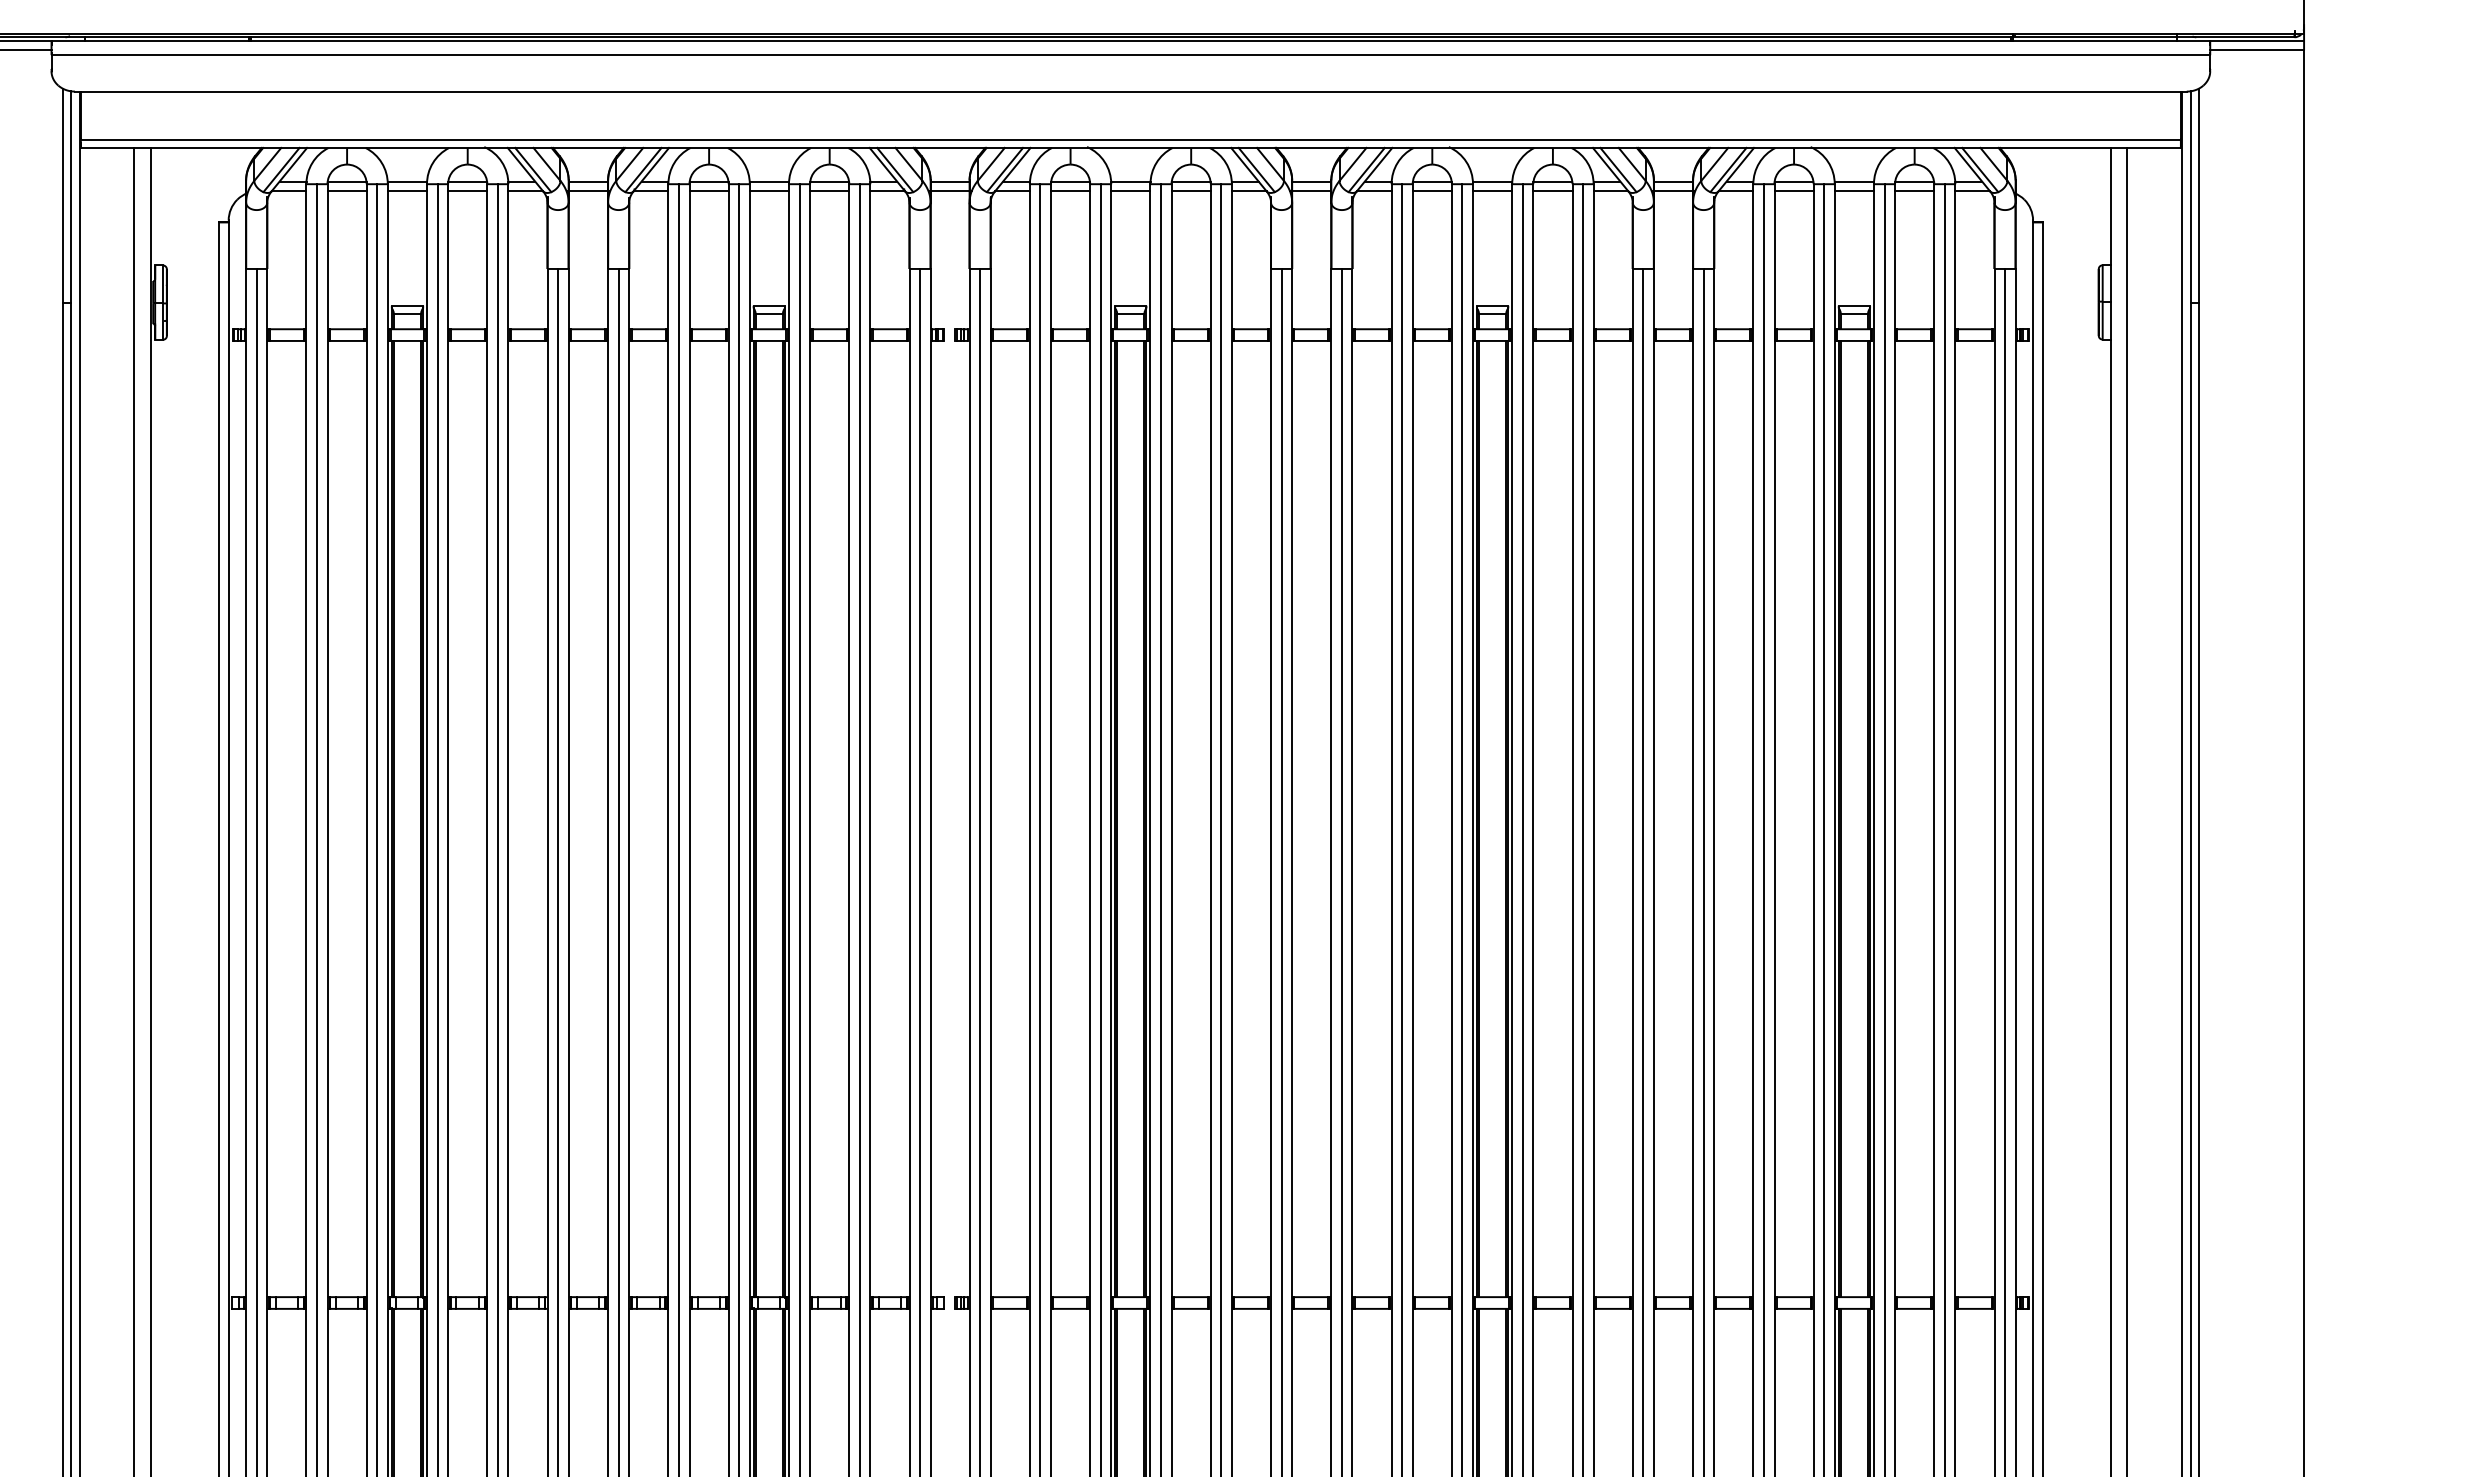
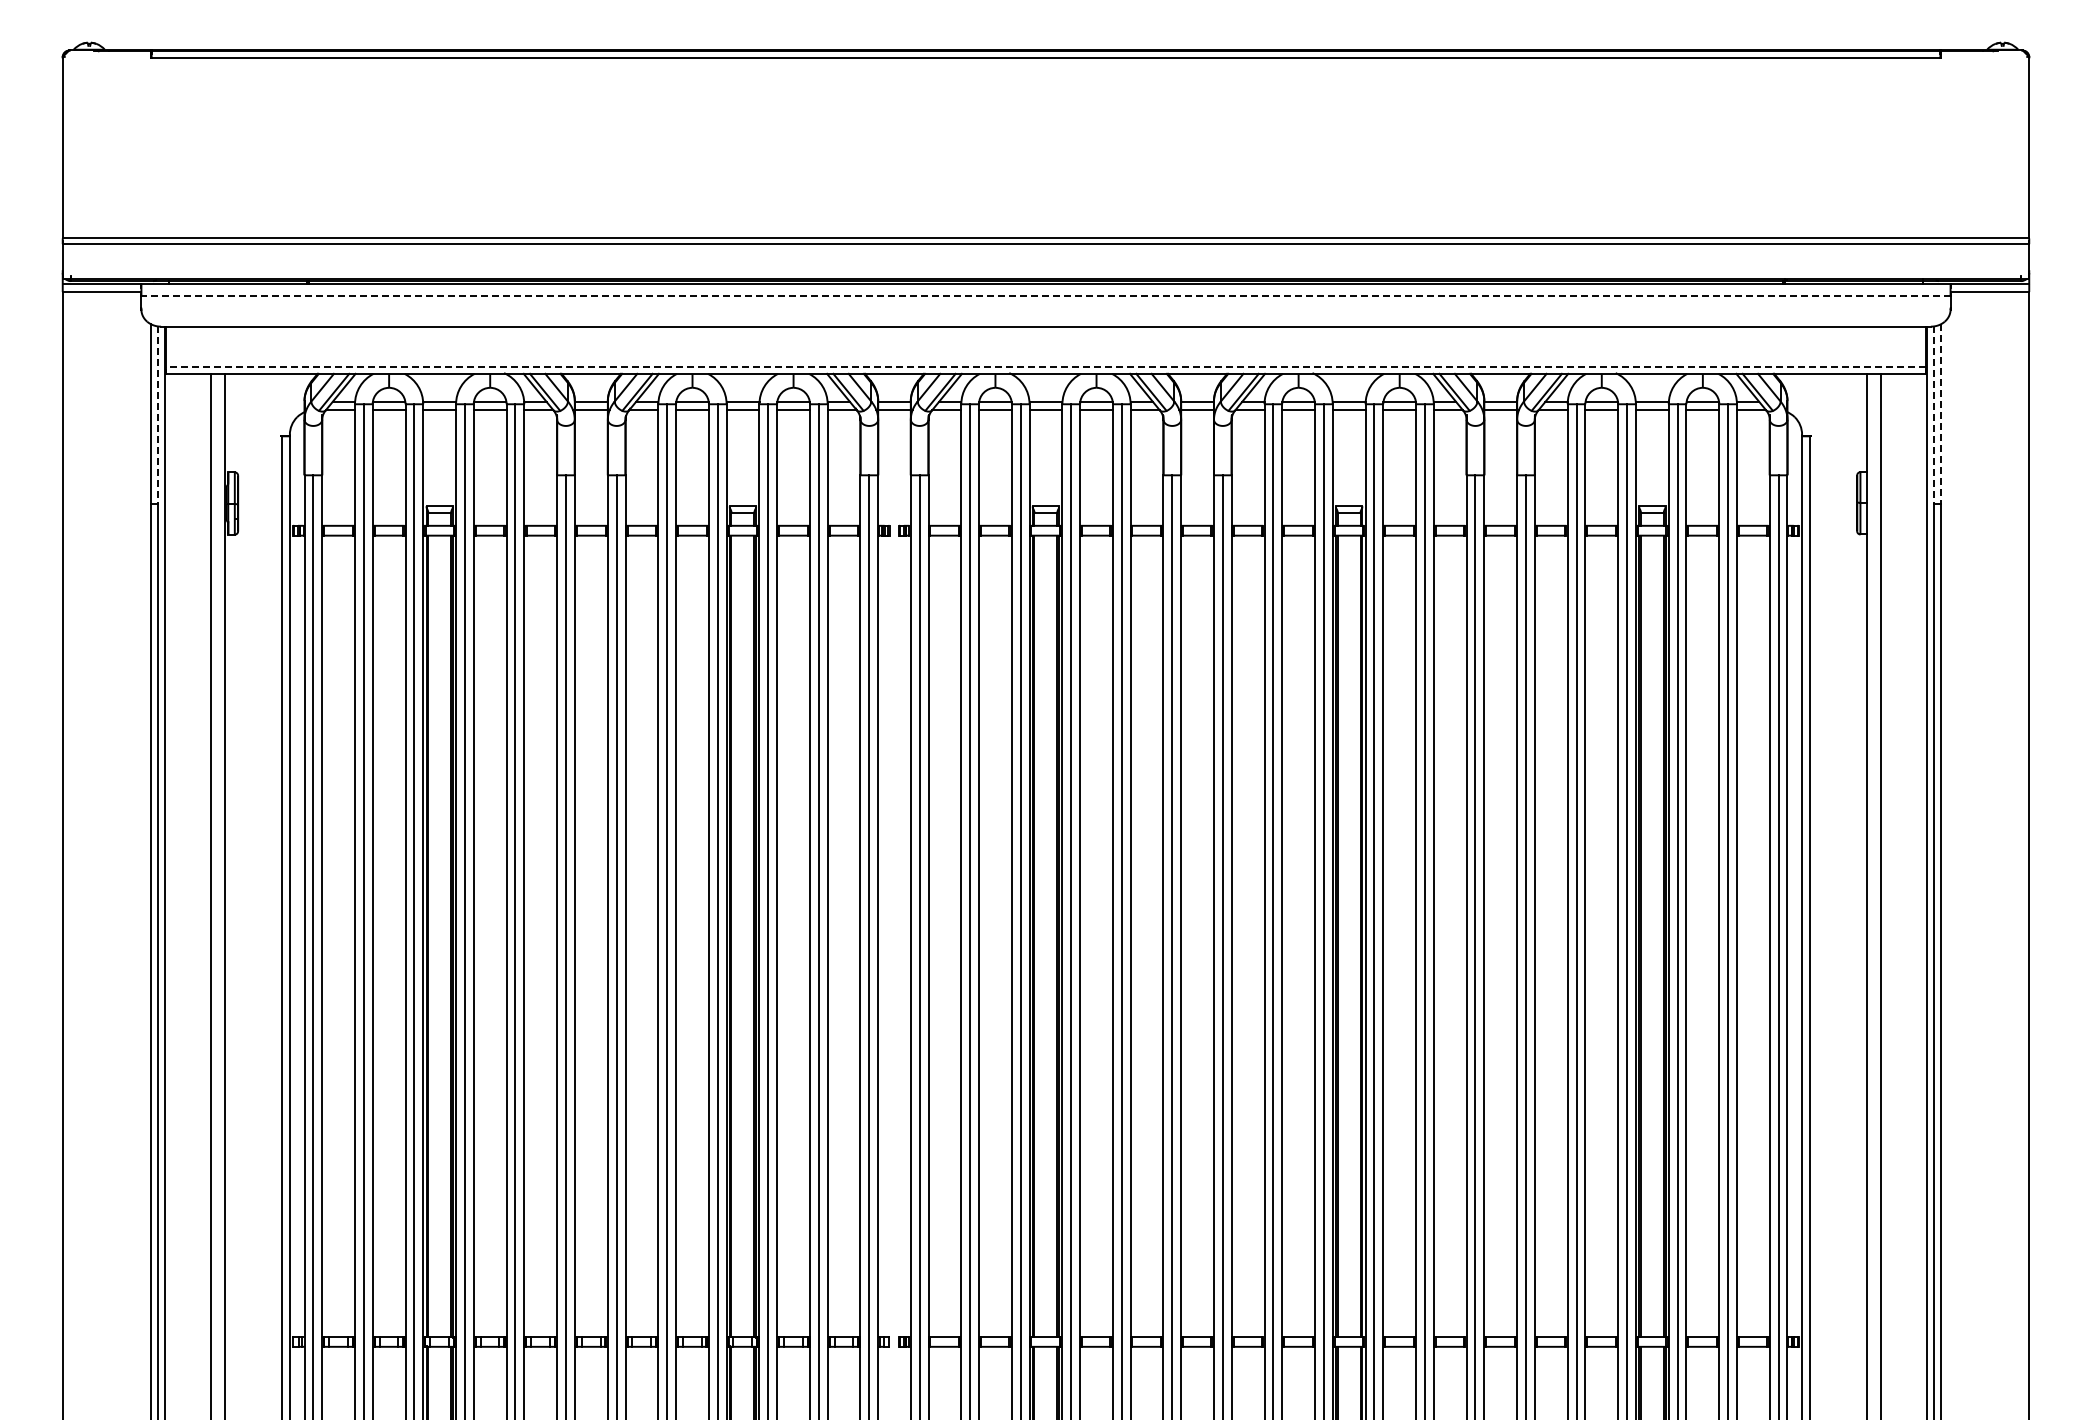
line: (1130, 55) -> (1045, 296), solid -> dashed
line: (1130, 140) -> (1045, 367), solid -> dashed
line: (2198, 195) -> (1940, 413), solid -> dashed
line: (70, 196) -> (157, 414), solid -> dashed
line: (2191, 196) -> (1934, 414), solid -> dashed

